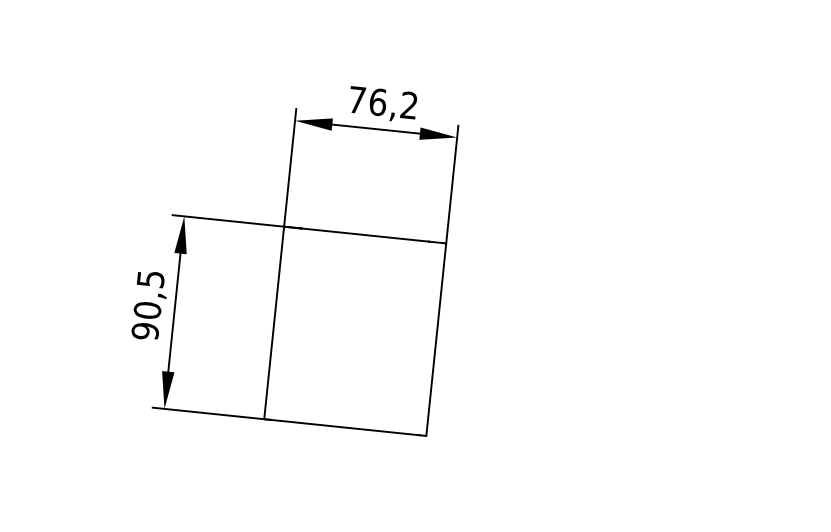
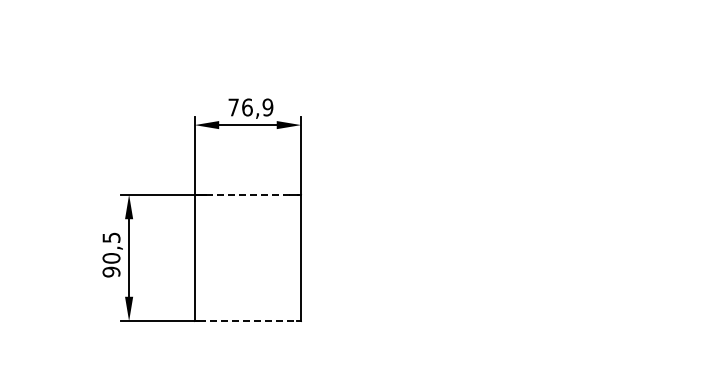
text: (408, 105) -> (267, 107), 76,2 -> 76,9
line: (364, 234) -> (247, 194), solid -> dashed
line: (344, 427) -> (247, 321), solid -> dashed

